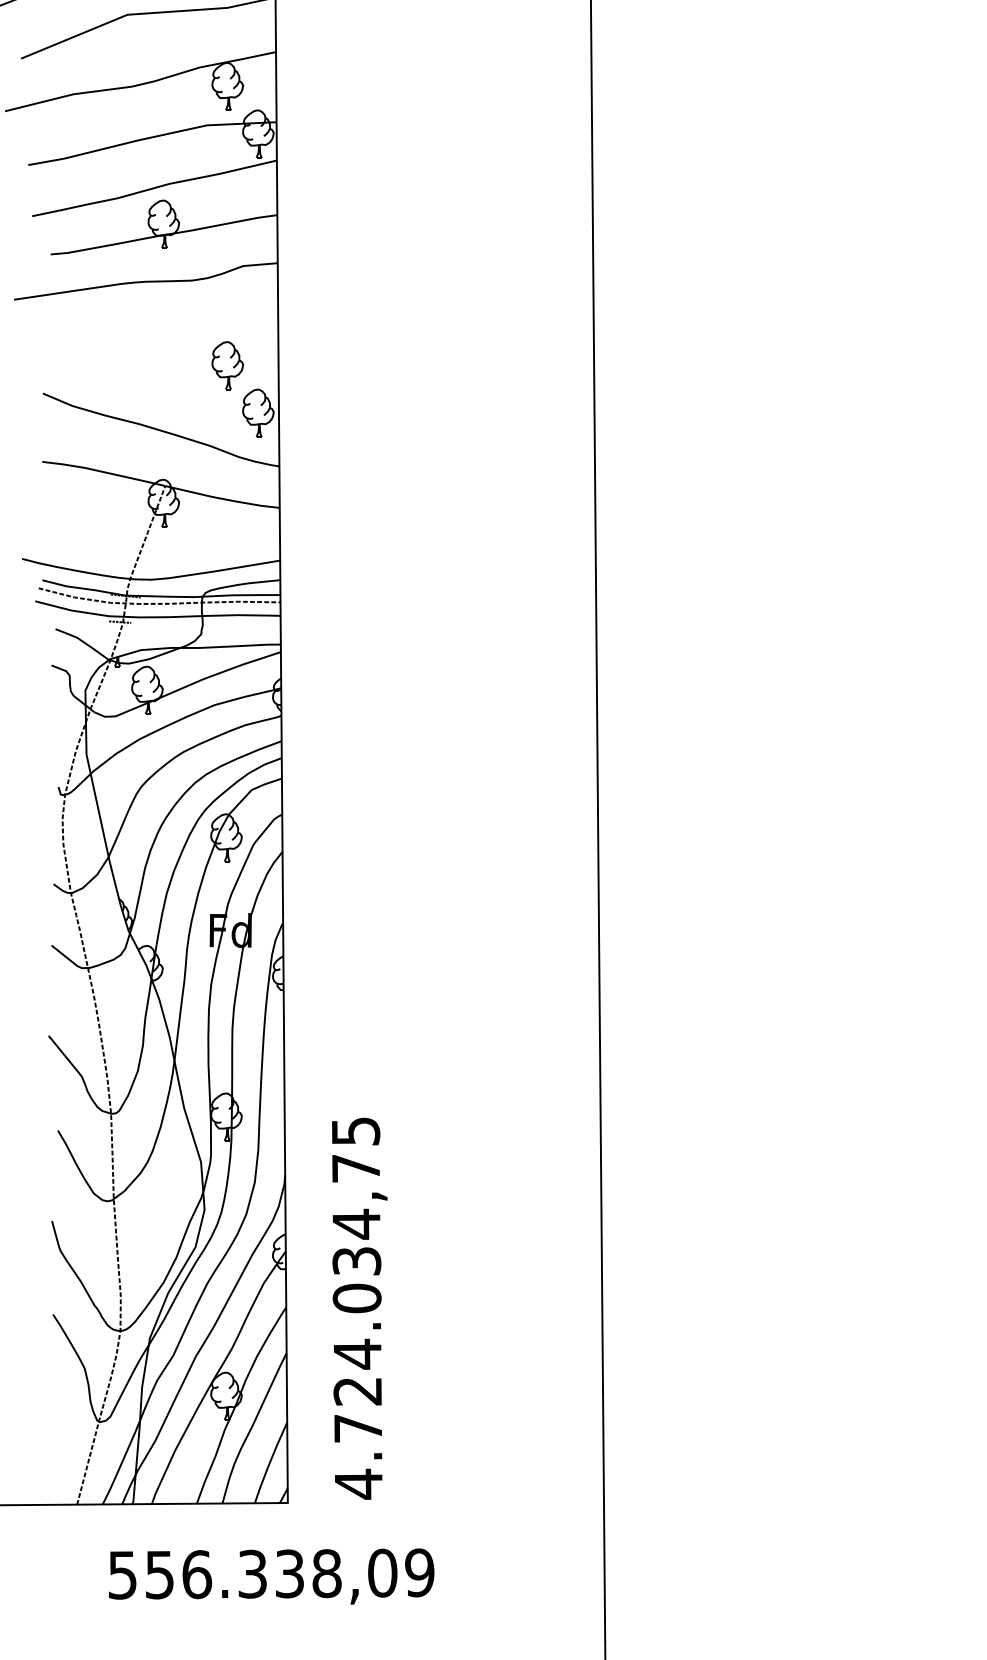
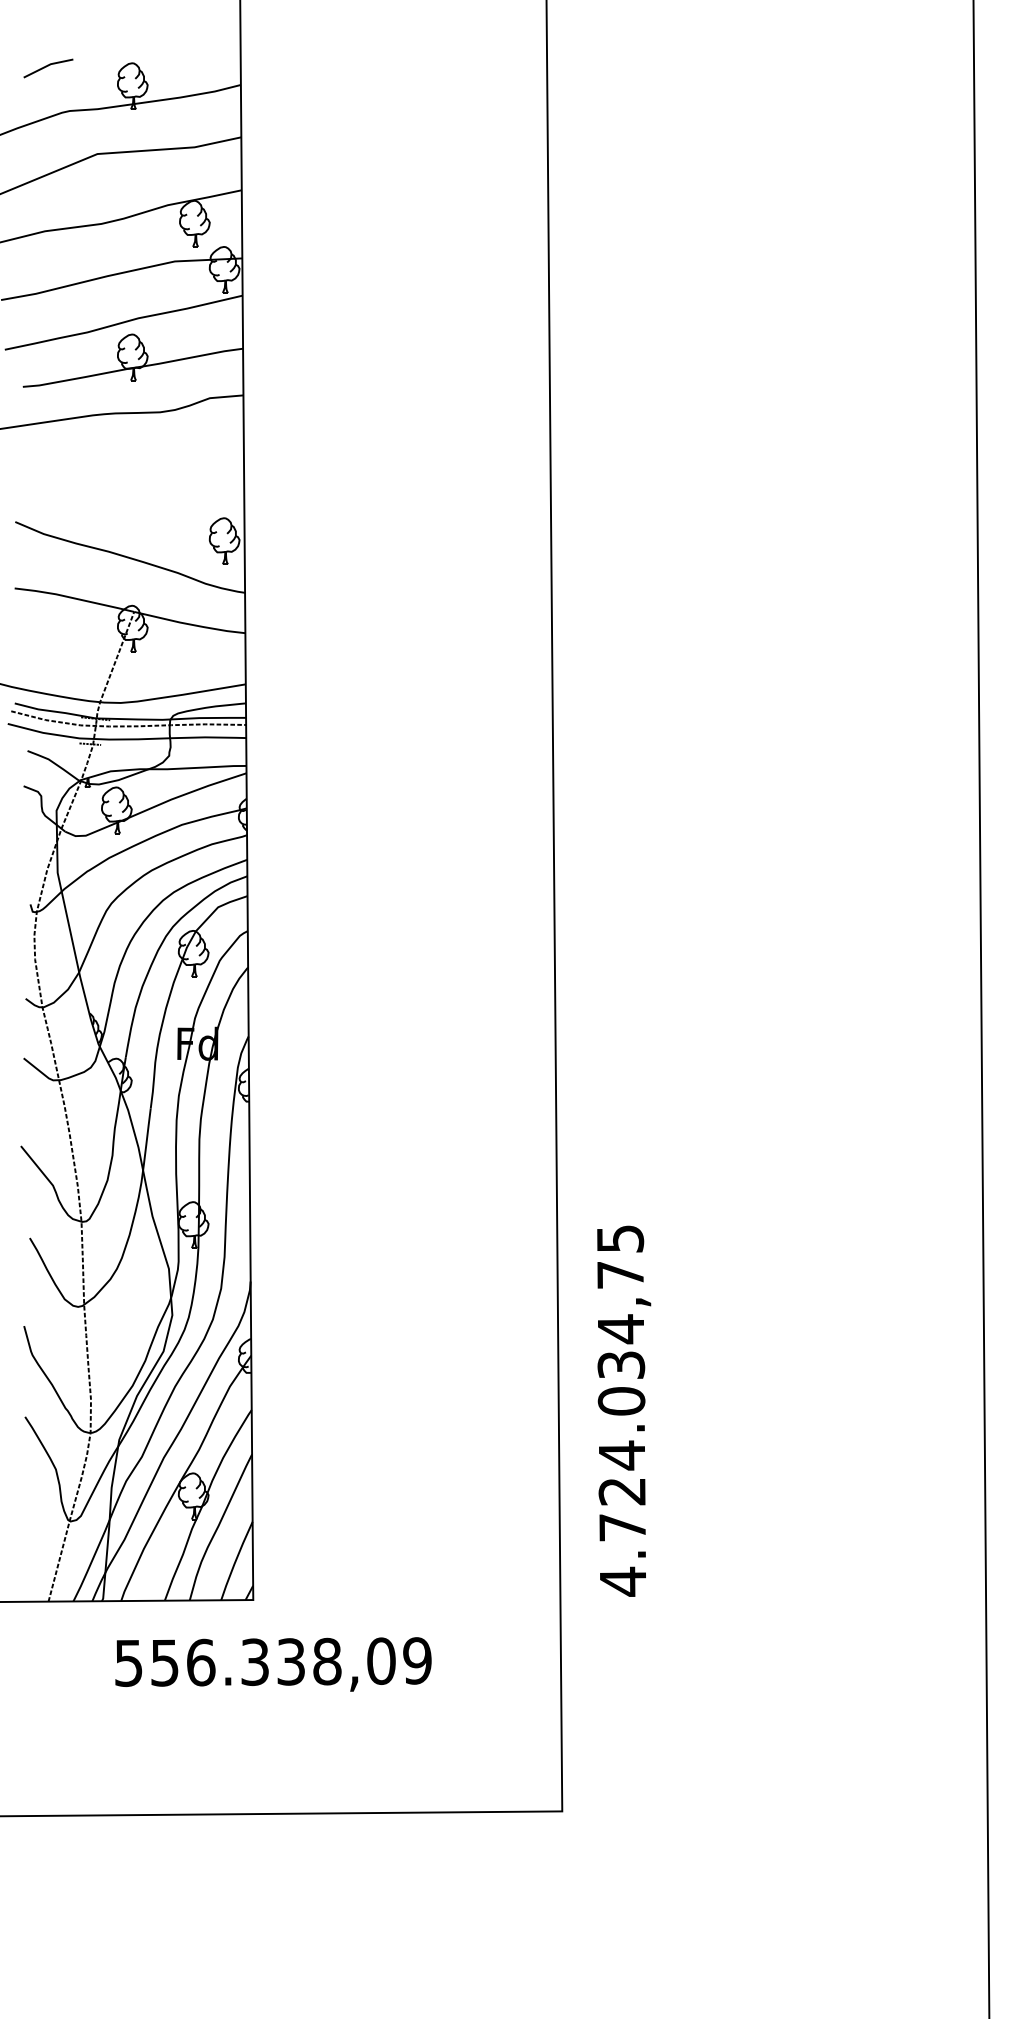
part: (227, 365) -> (194, 494), removed
text: (360, 1307) -> (624, 1410), moved
text: (271, 1576) -> (273, 1664), moved

